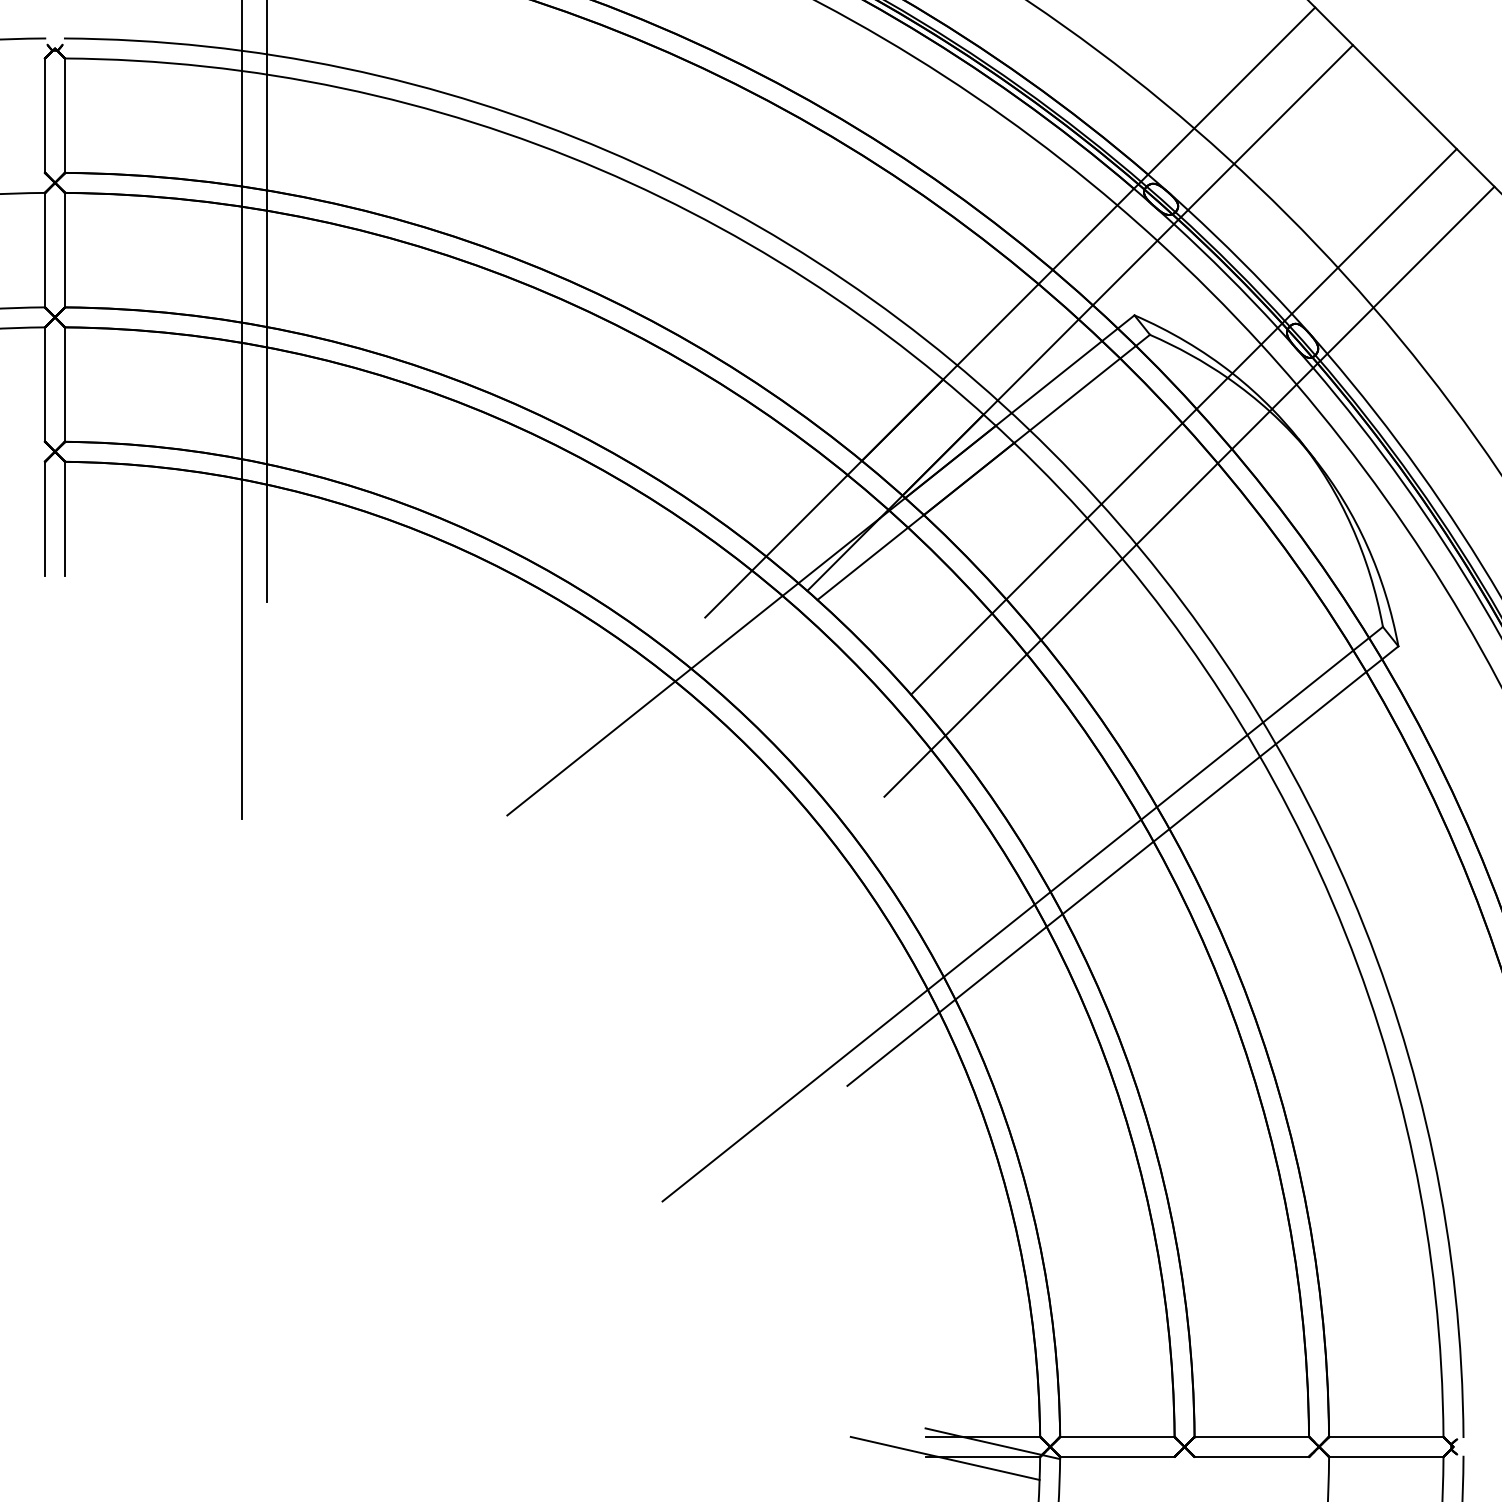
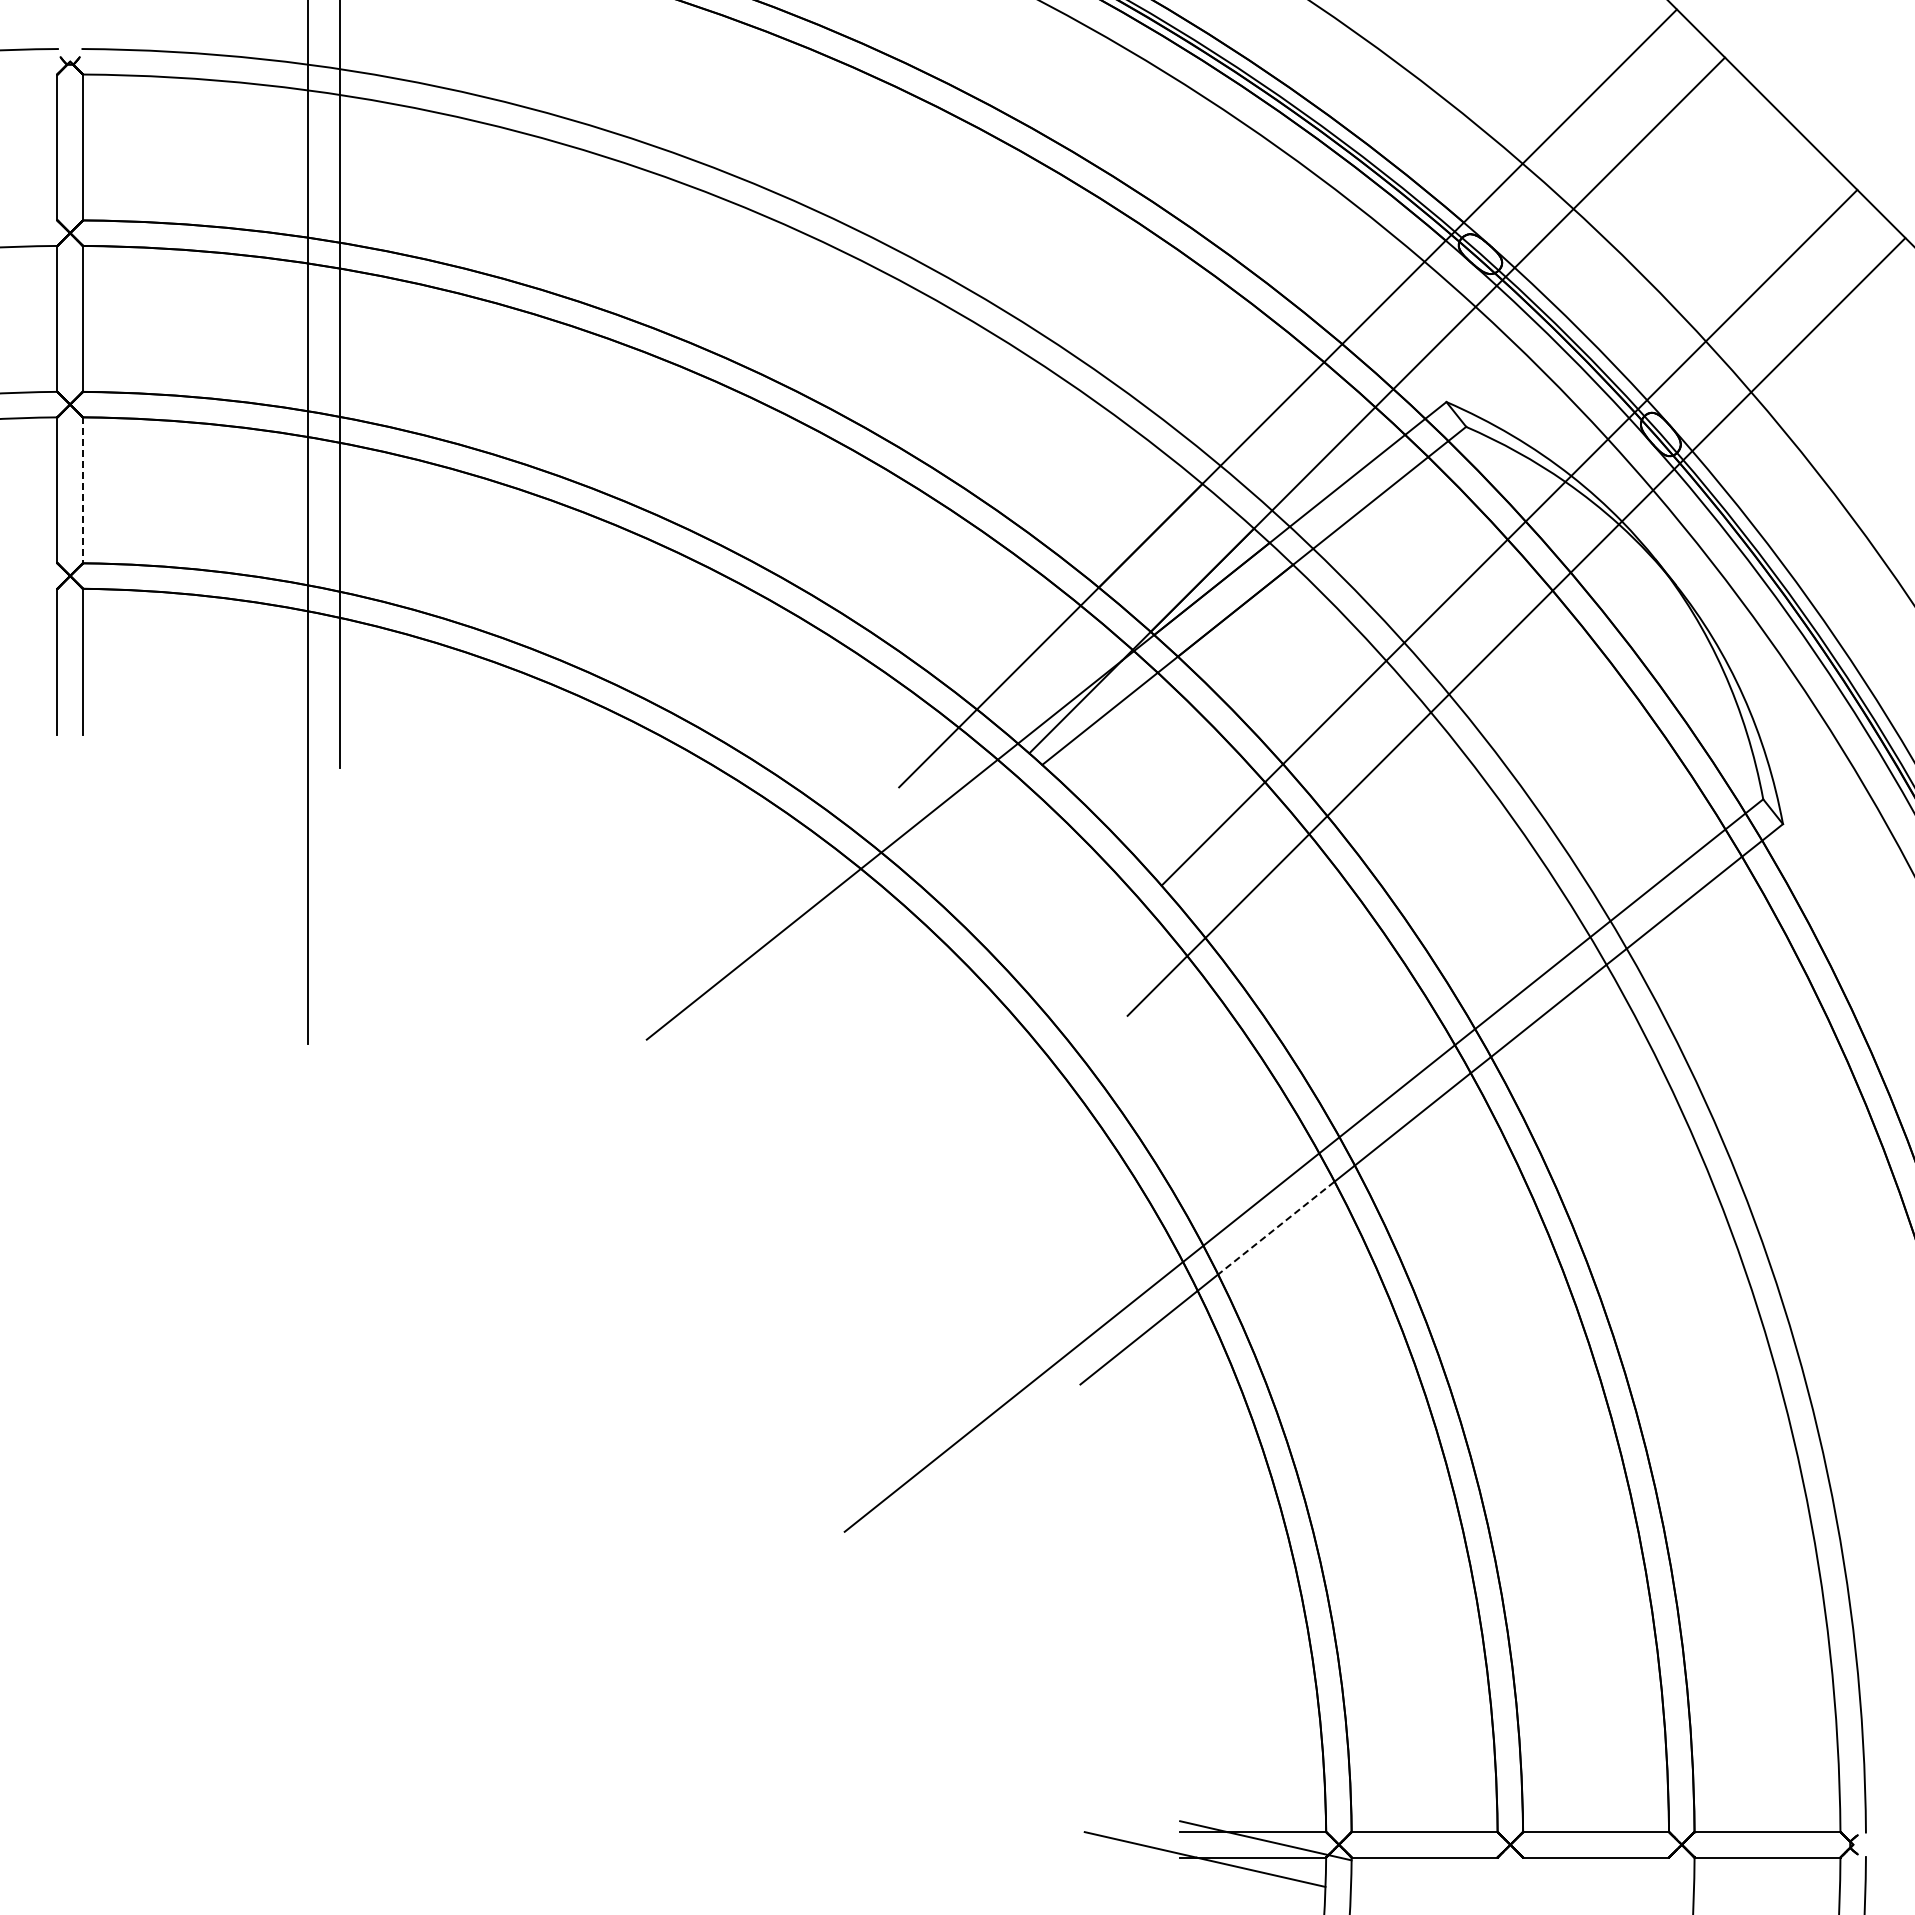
line: (64, 384) -> (82, 490), solid -> dashed
line: (1000, 963) -> (1275, 1228), solid -> dashed

